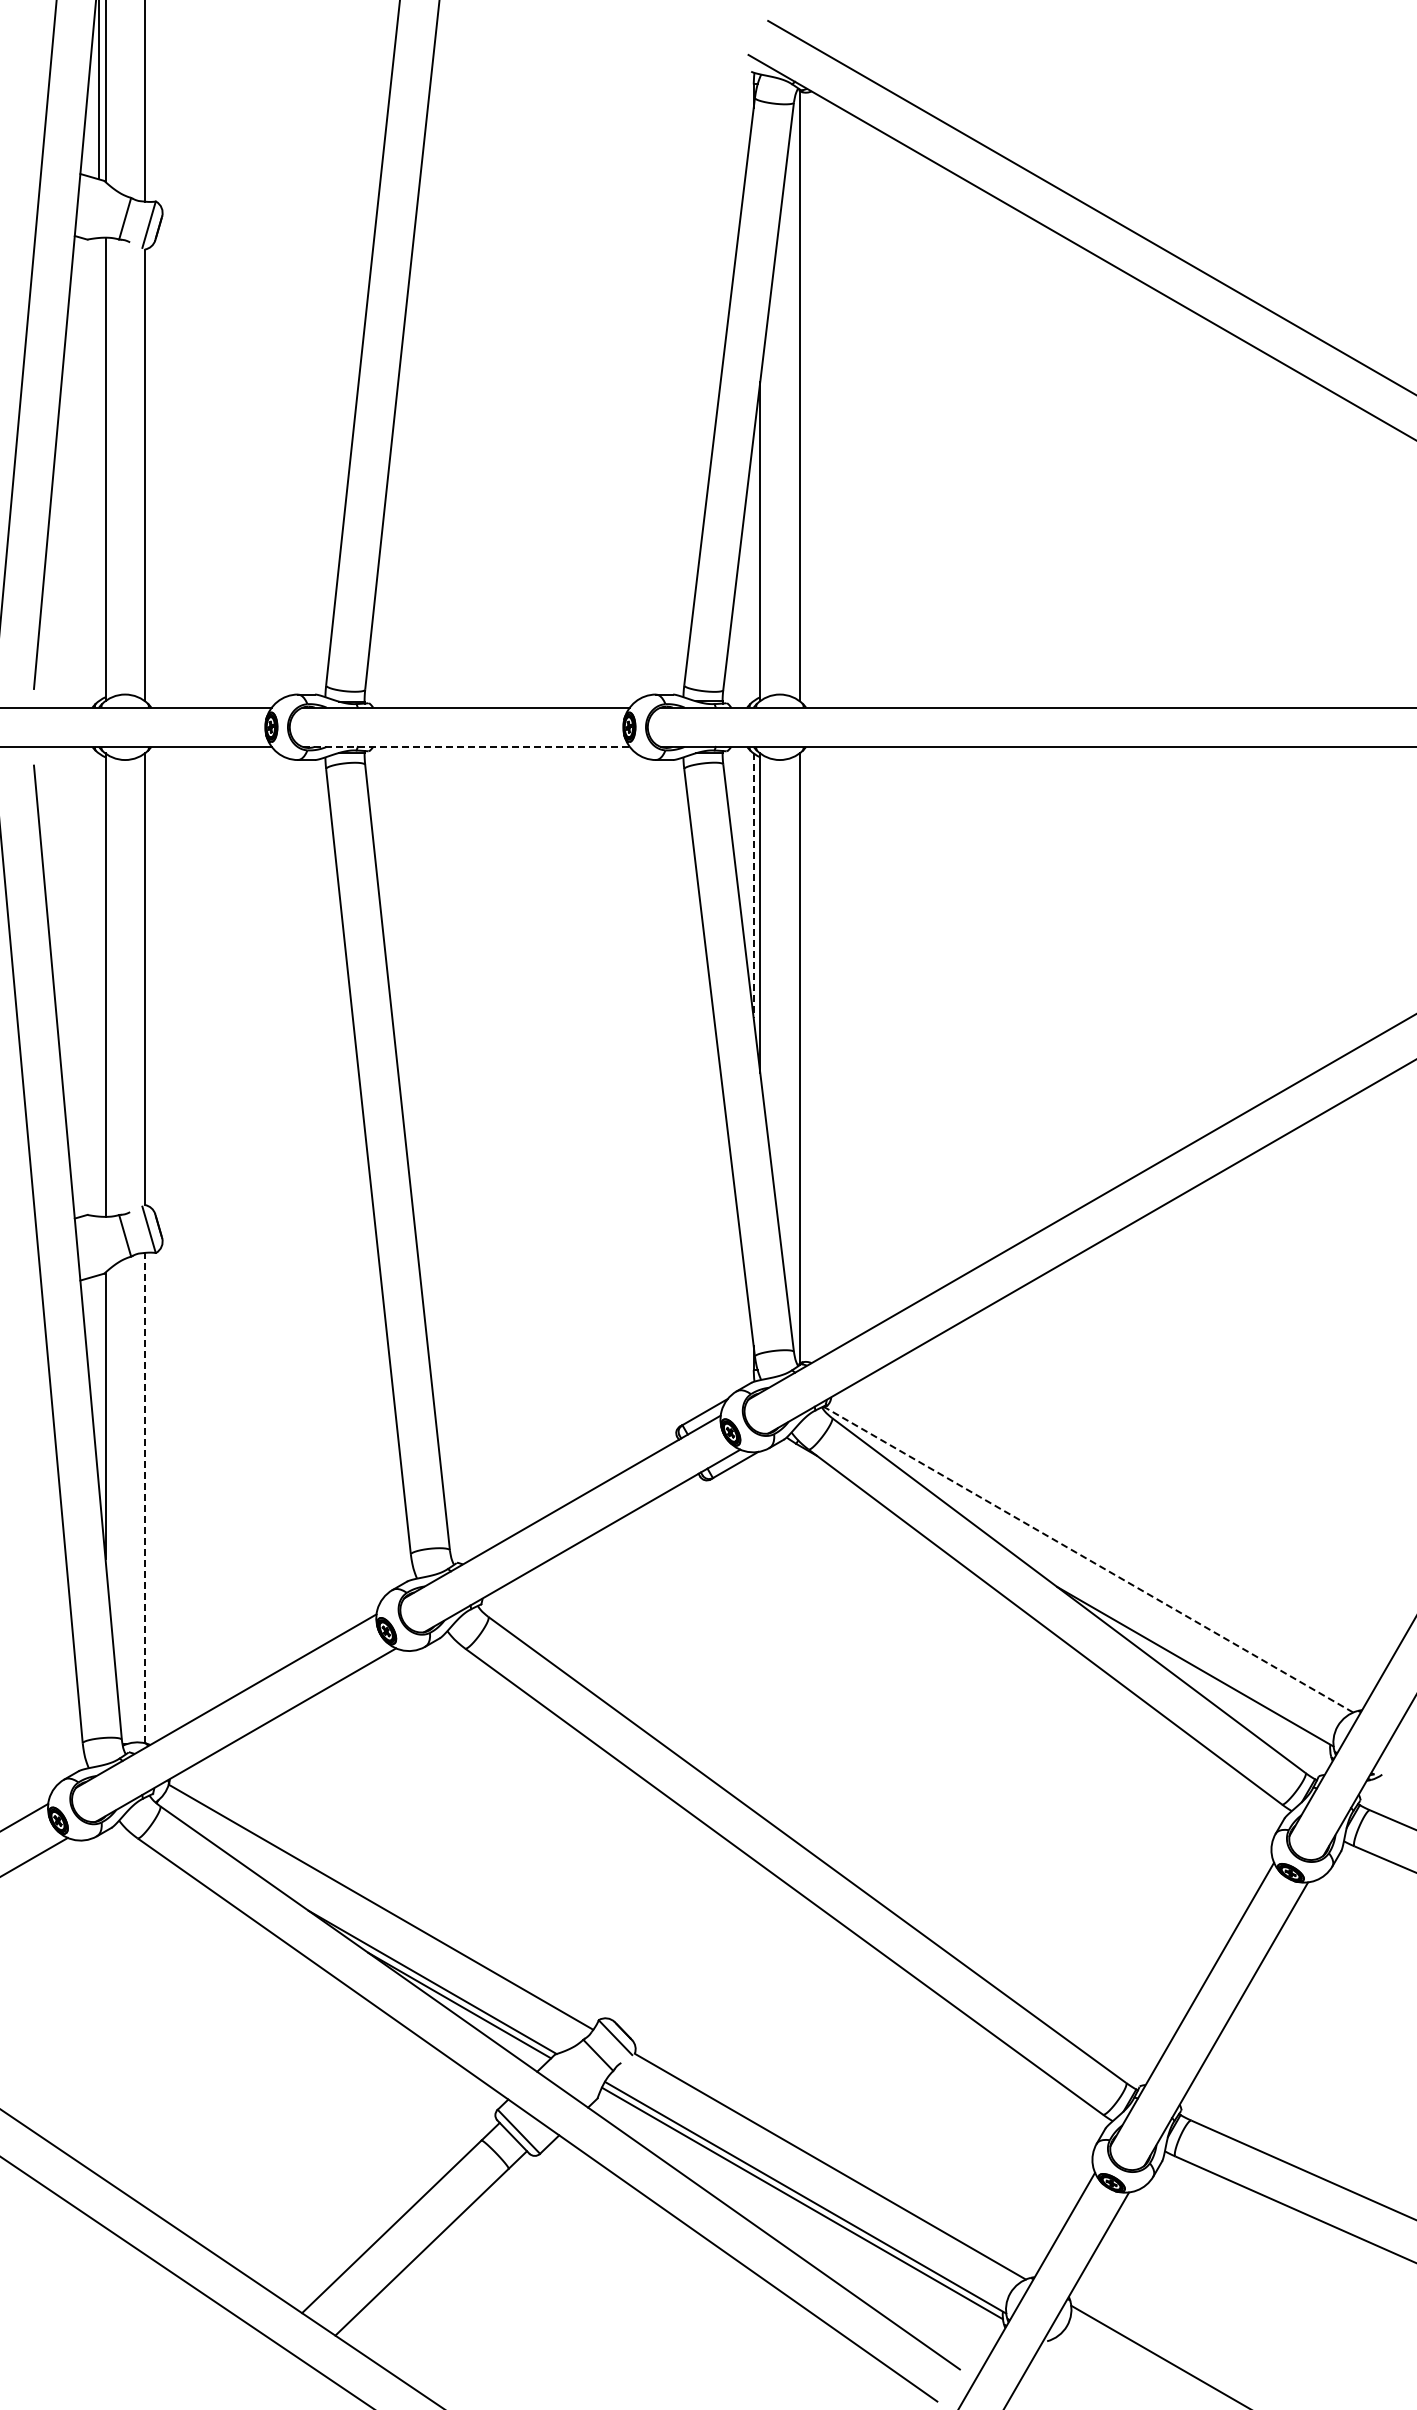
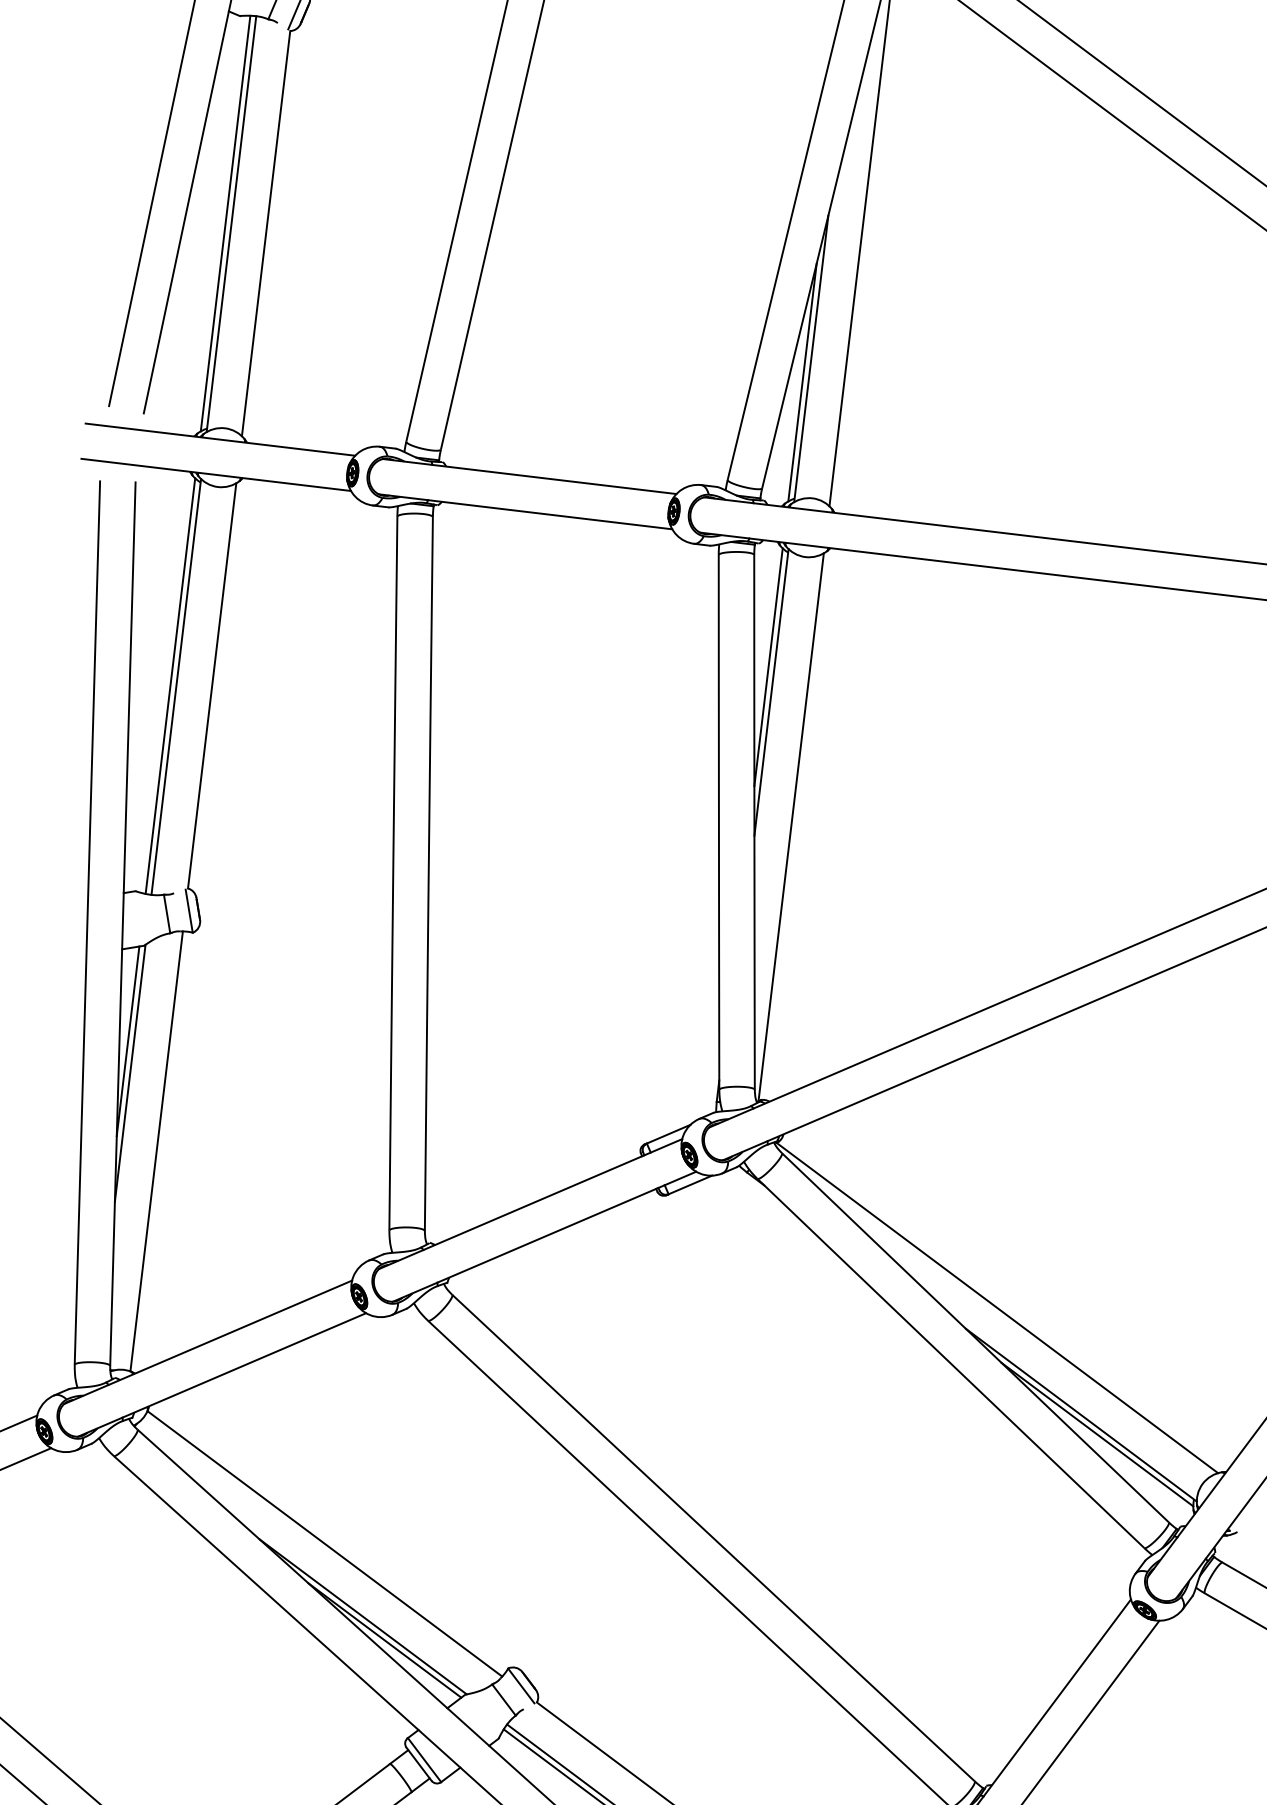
line: (98, 469) -> (225, 223), added
line: (753, 568) -> (802, 382), added
line: (466, 746) -> (525, 511), dashed -> solid
line: (753, 886) -> (768, 667), dashed -> solid
line: (98, 984) -> (170, 685), added
line: (98, 1380) -> (127, 1040), added
line: (144, 1497) -> (156, 1150), dashed -> solid
line: (1088, 1559) -> (996, 1307), dashed -> solid
line: (1215, 1685) -> (1097, 1434), added

